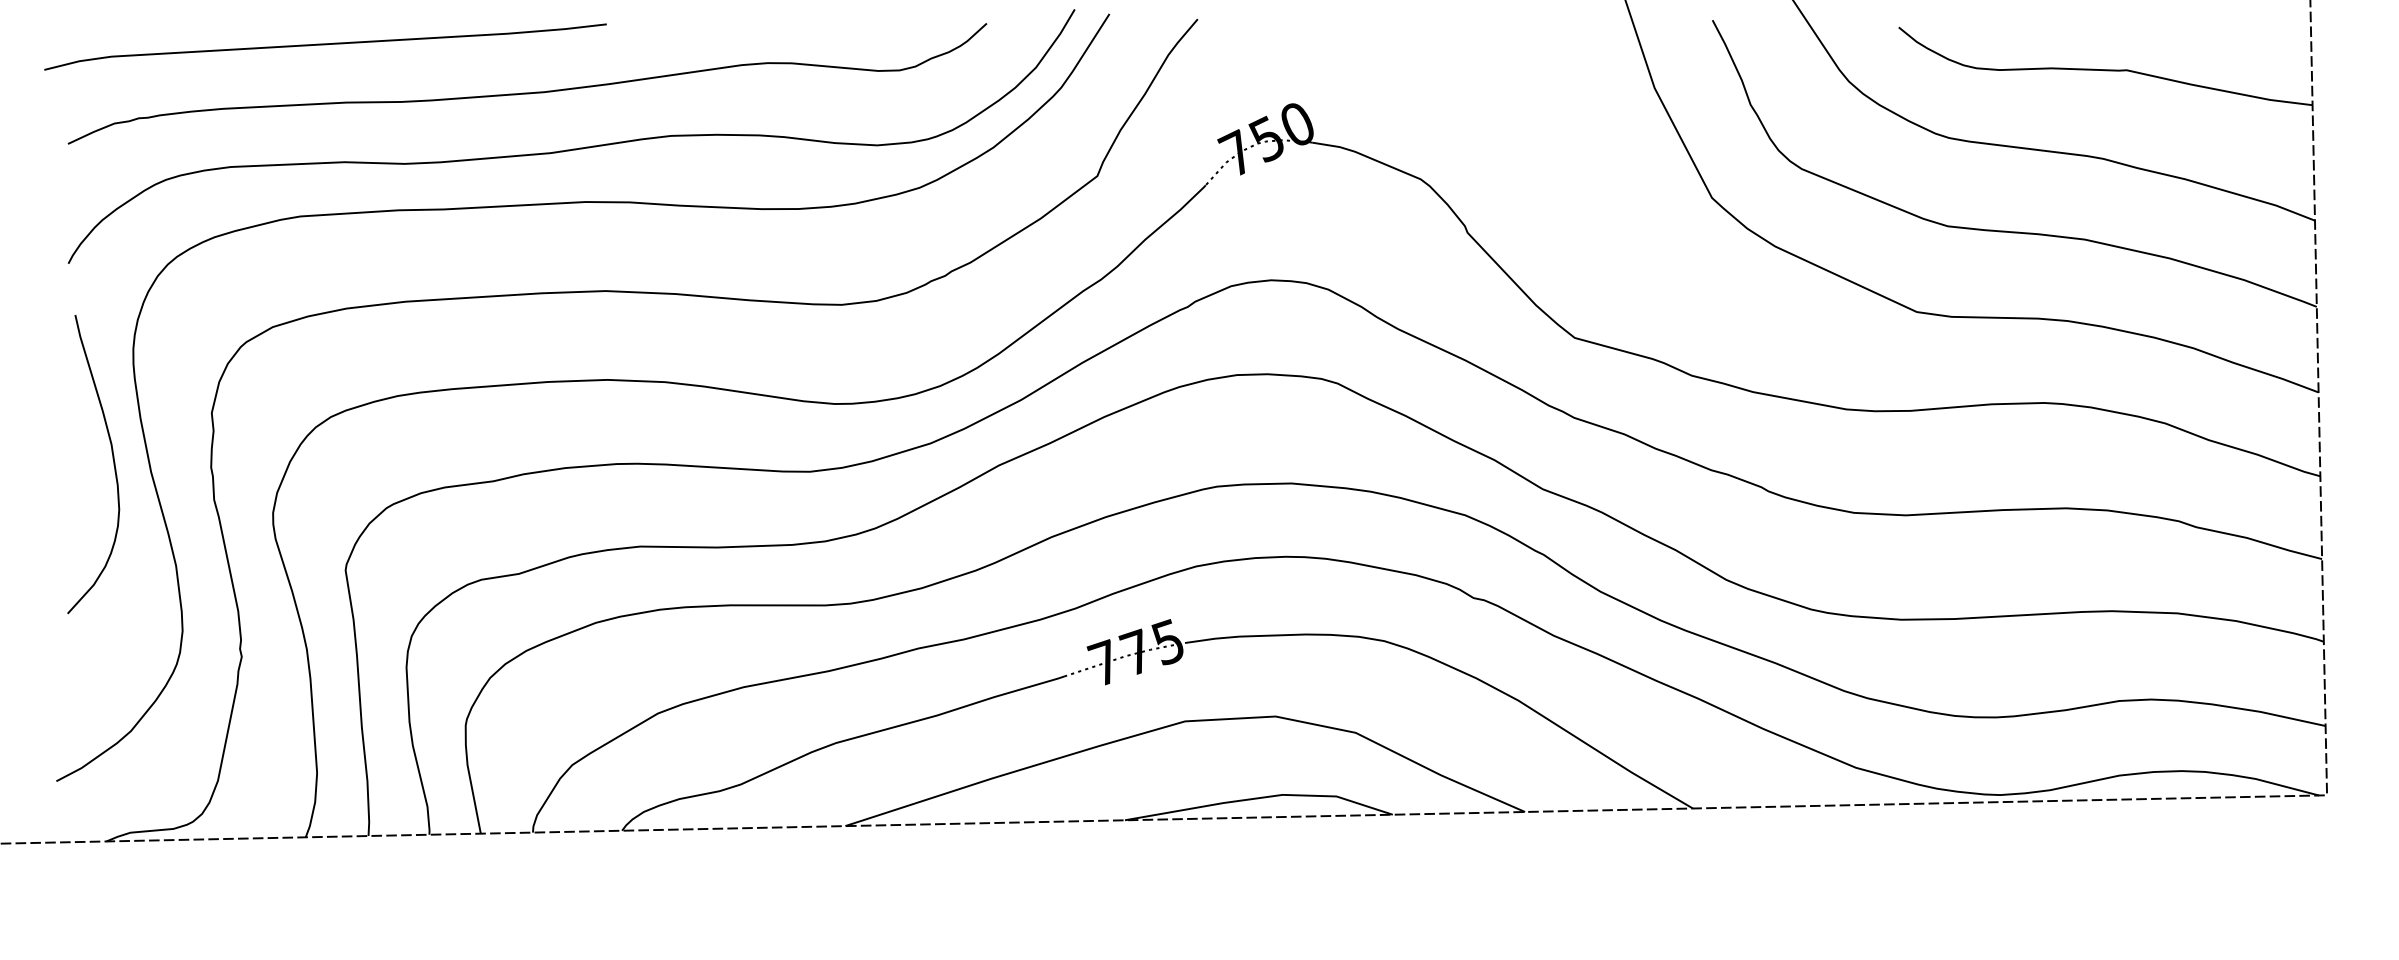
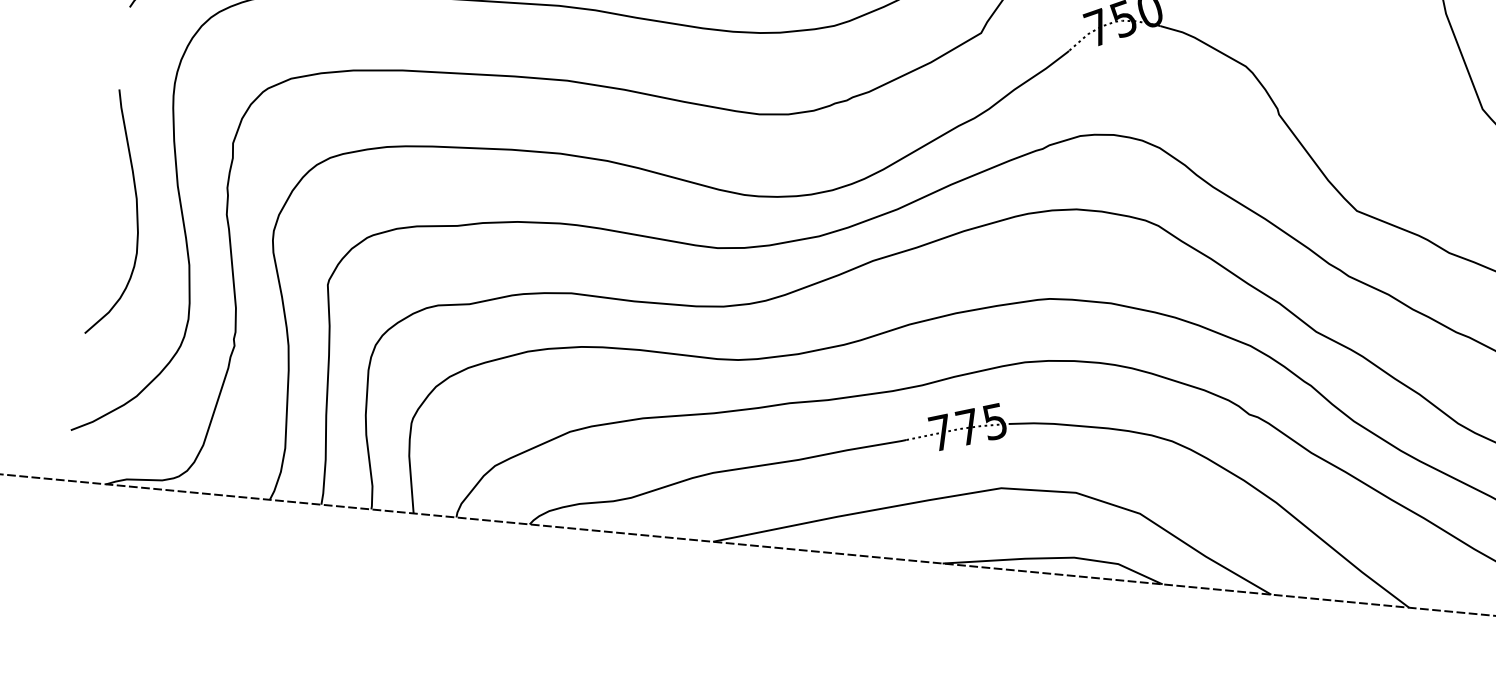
curve: (112, 459) -> (136, 211), moved

